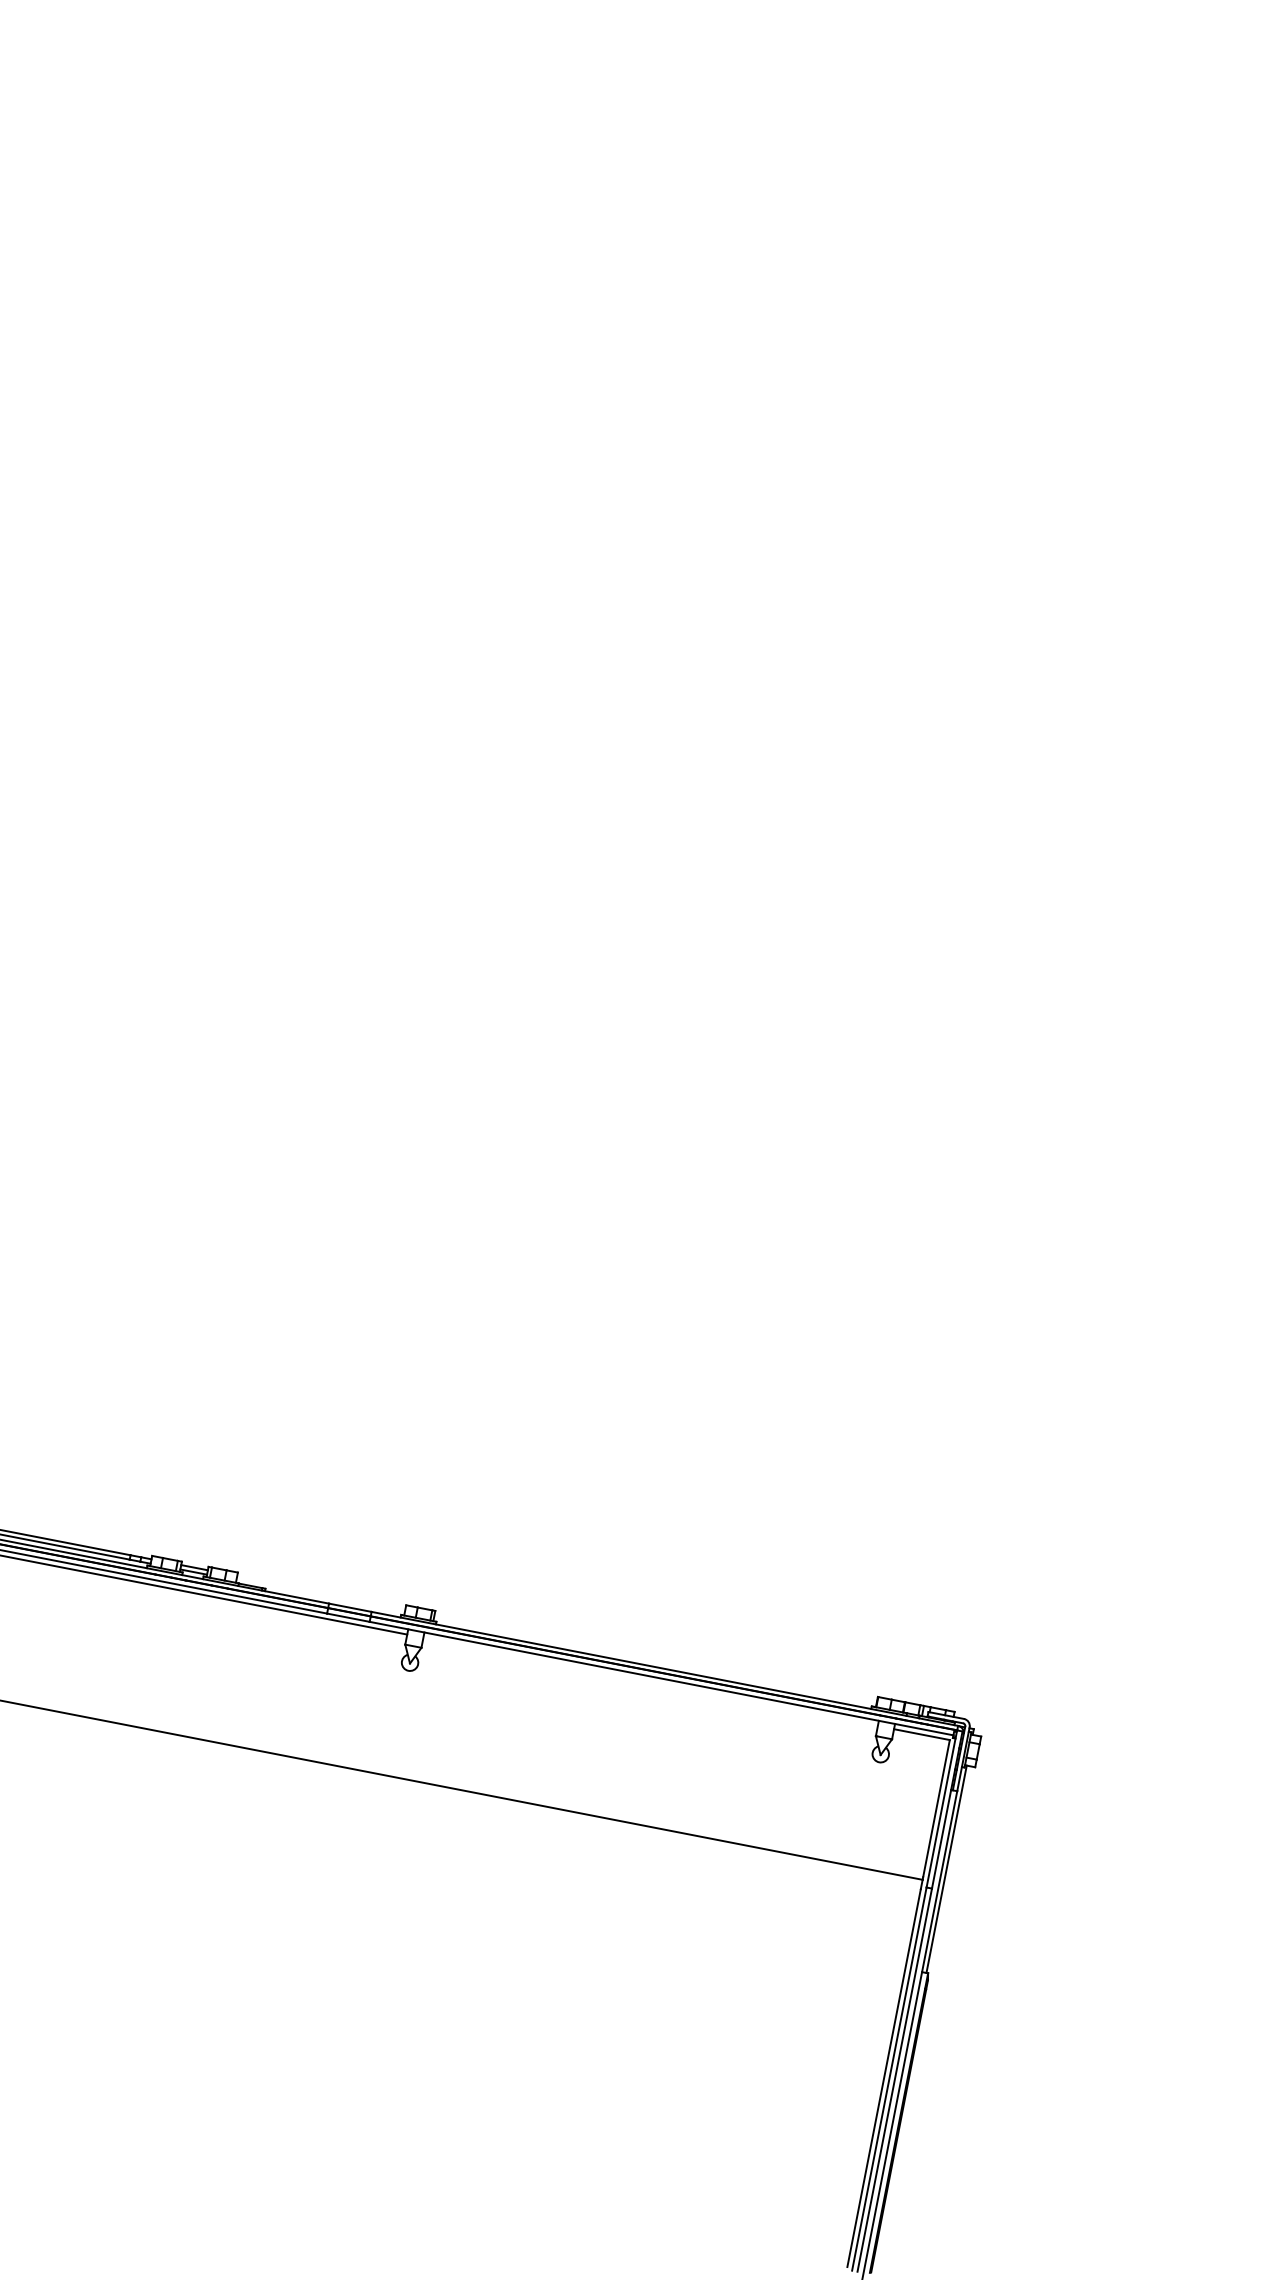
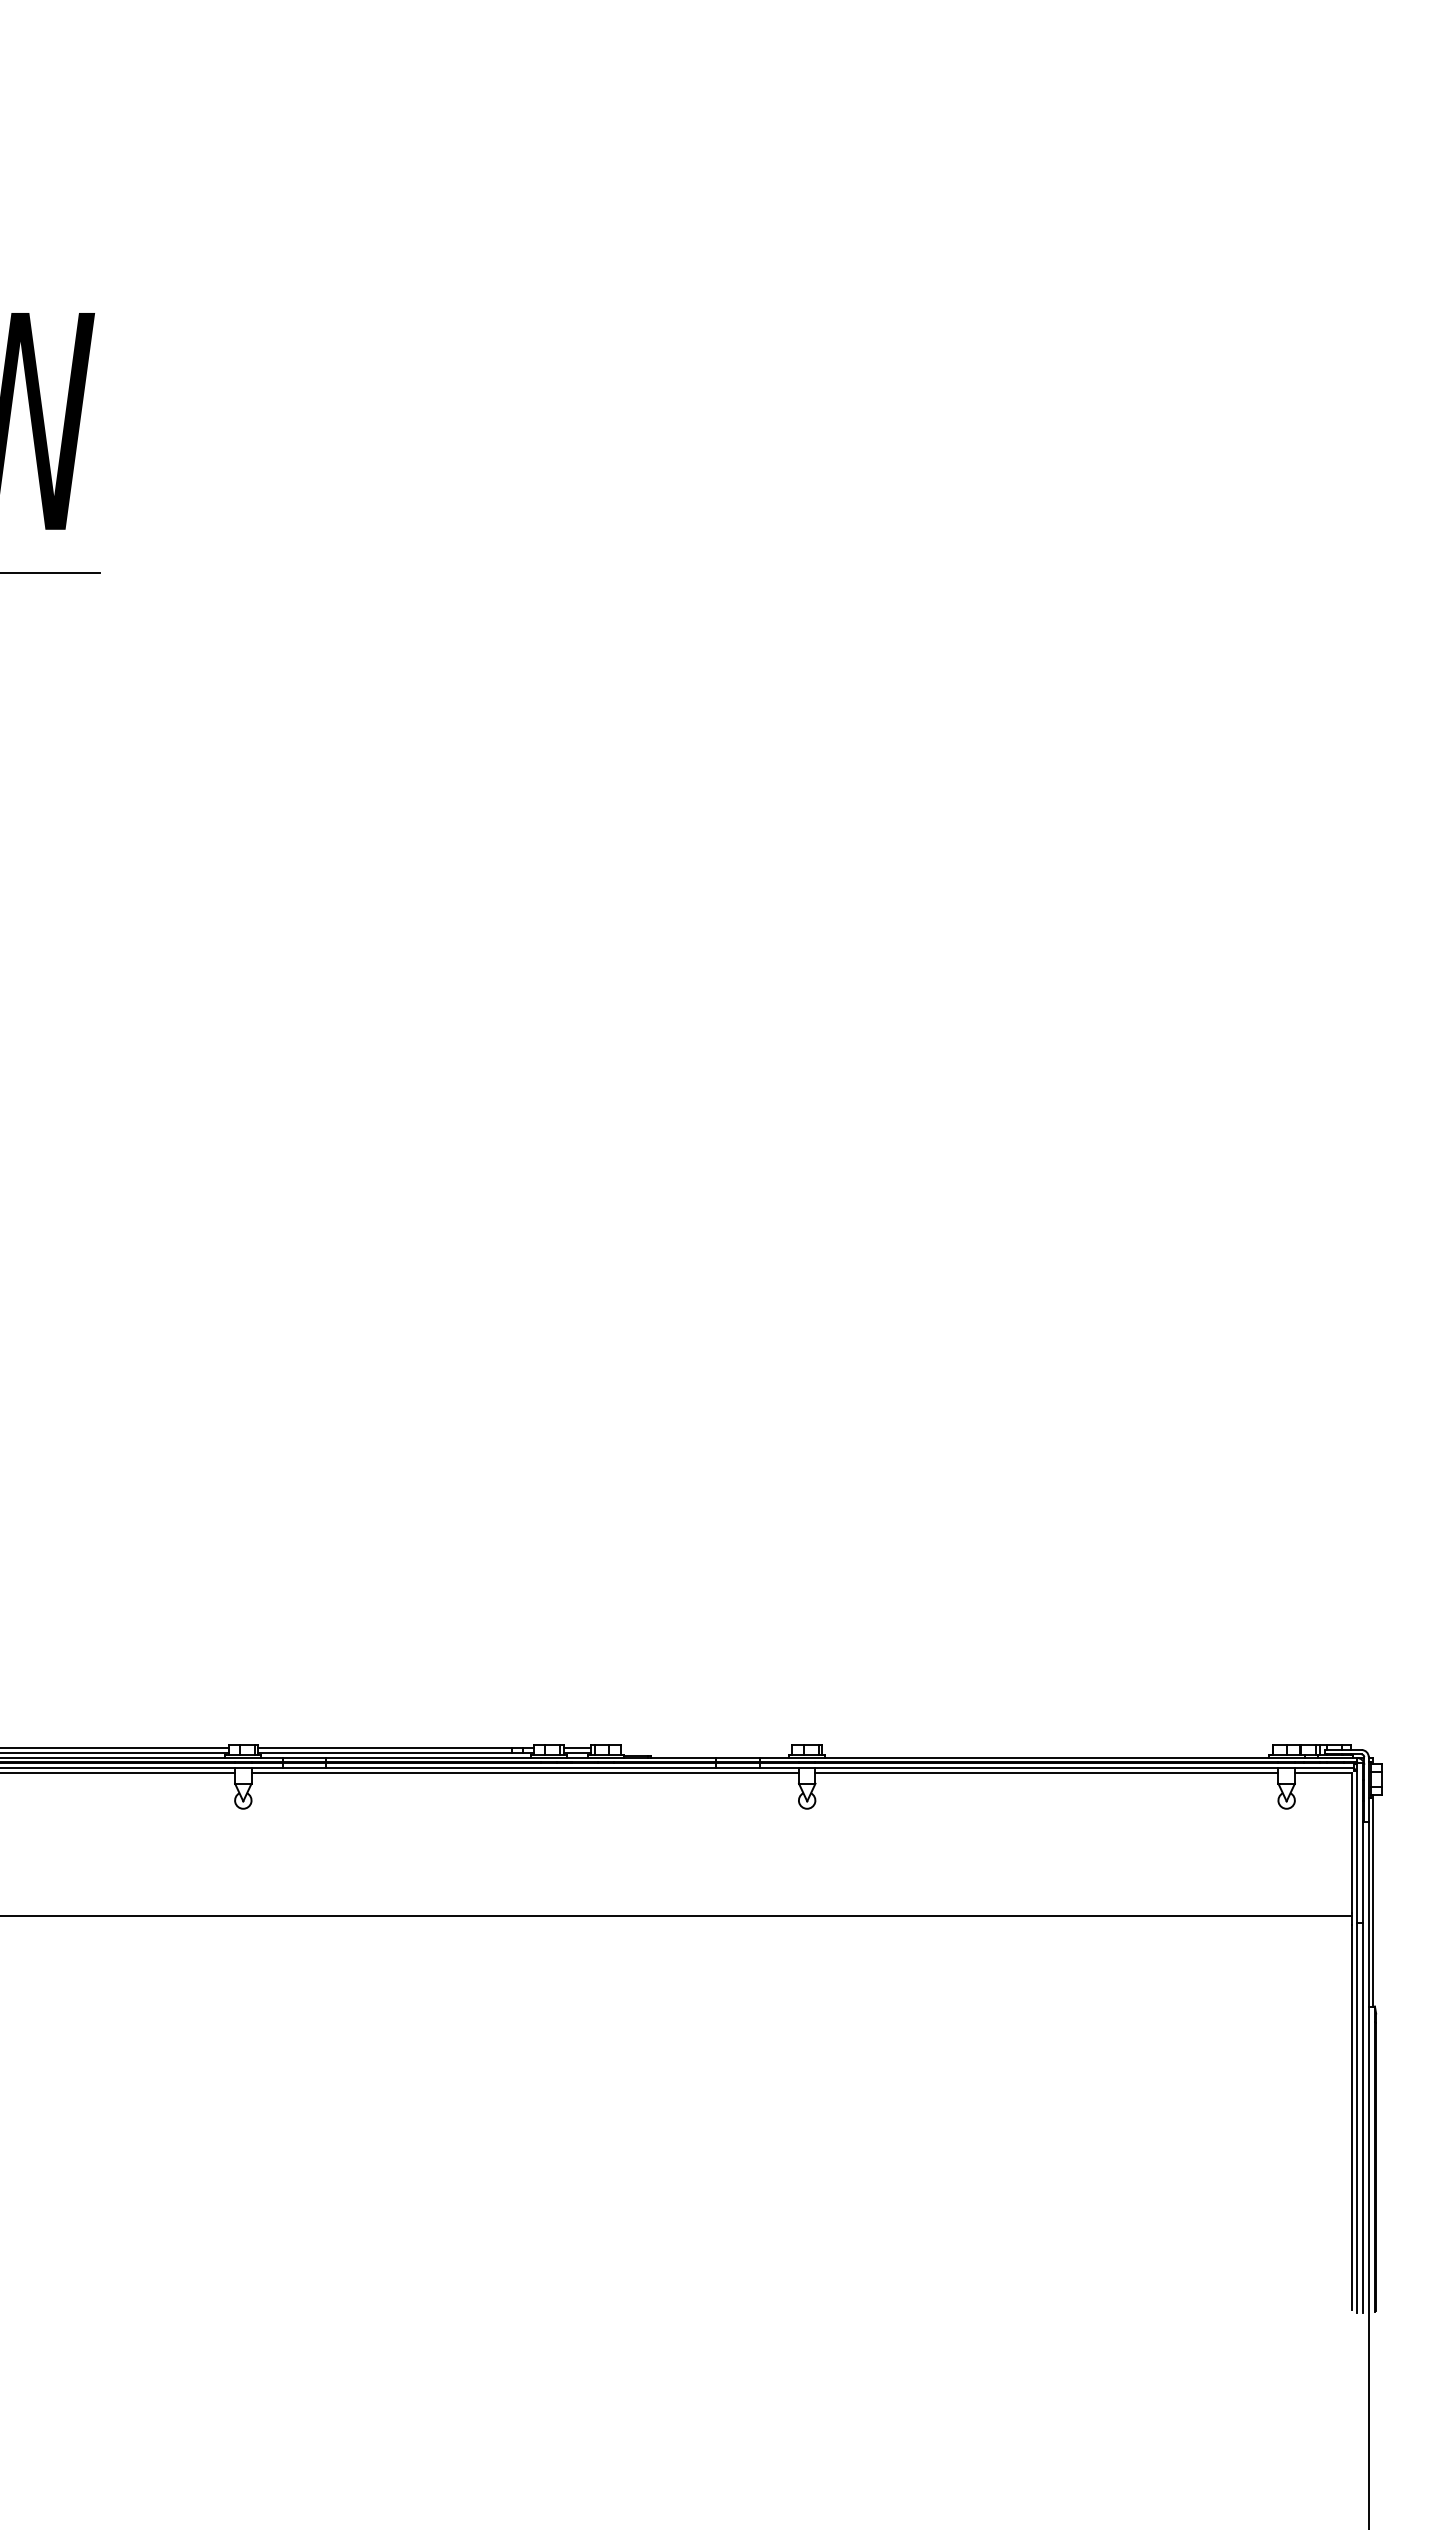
line: (650, 1681) -> (1046, 1773), added

